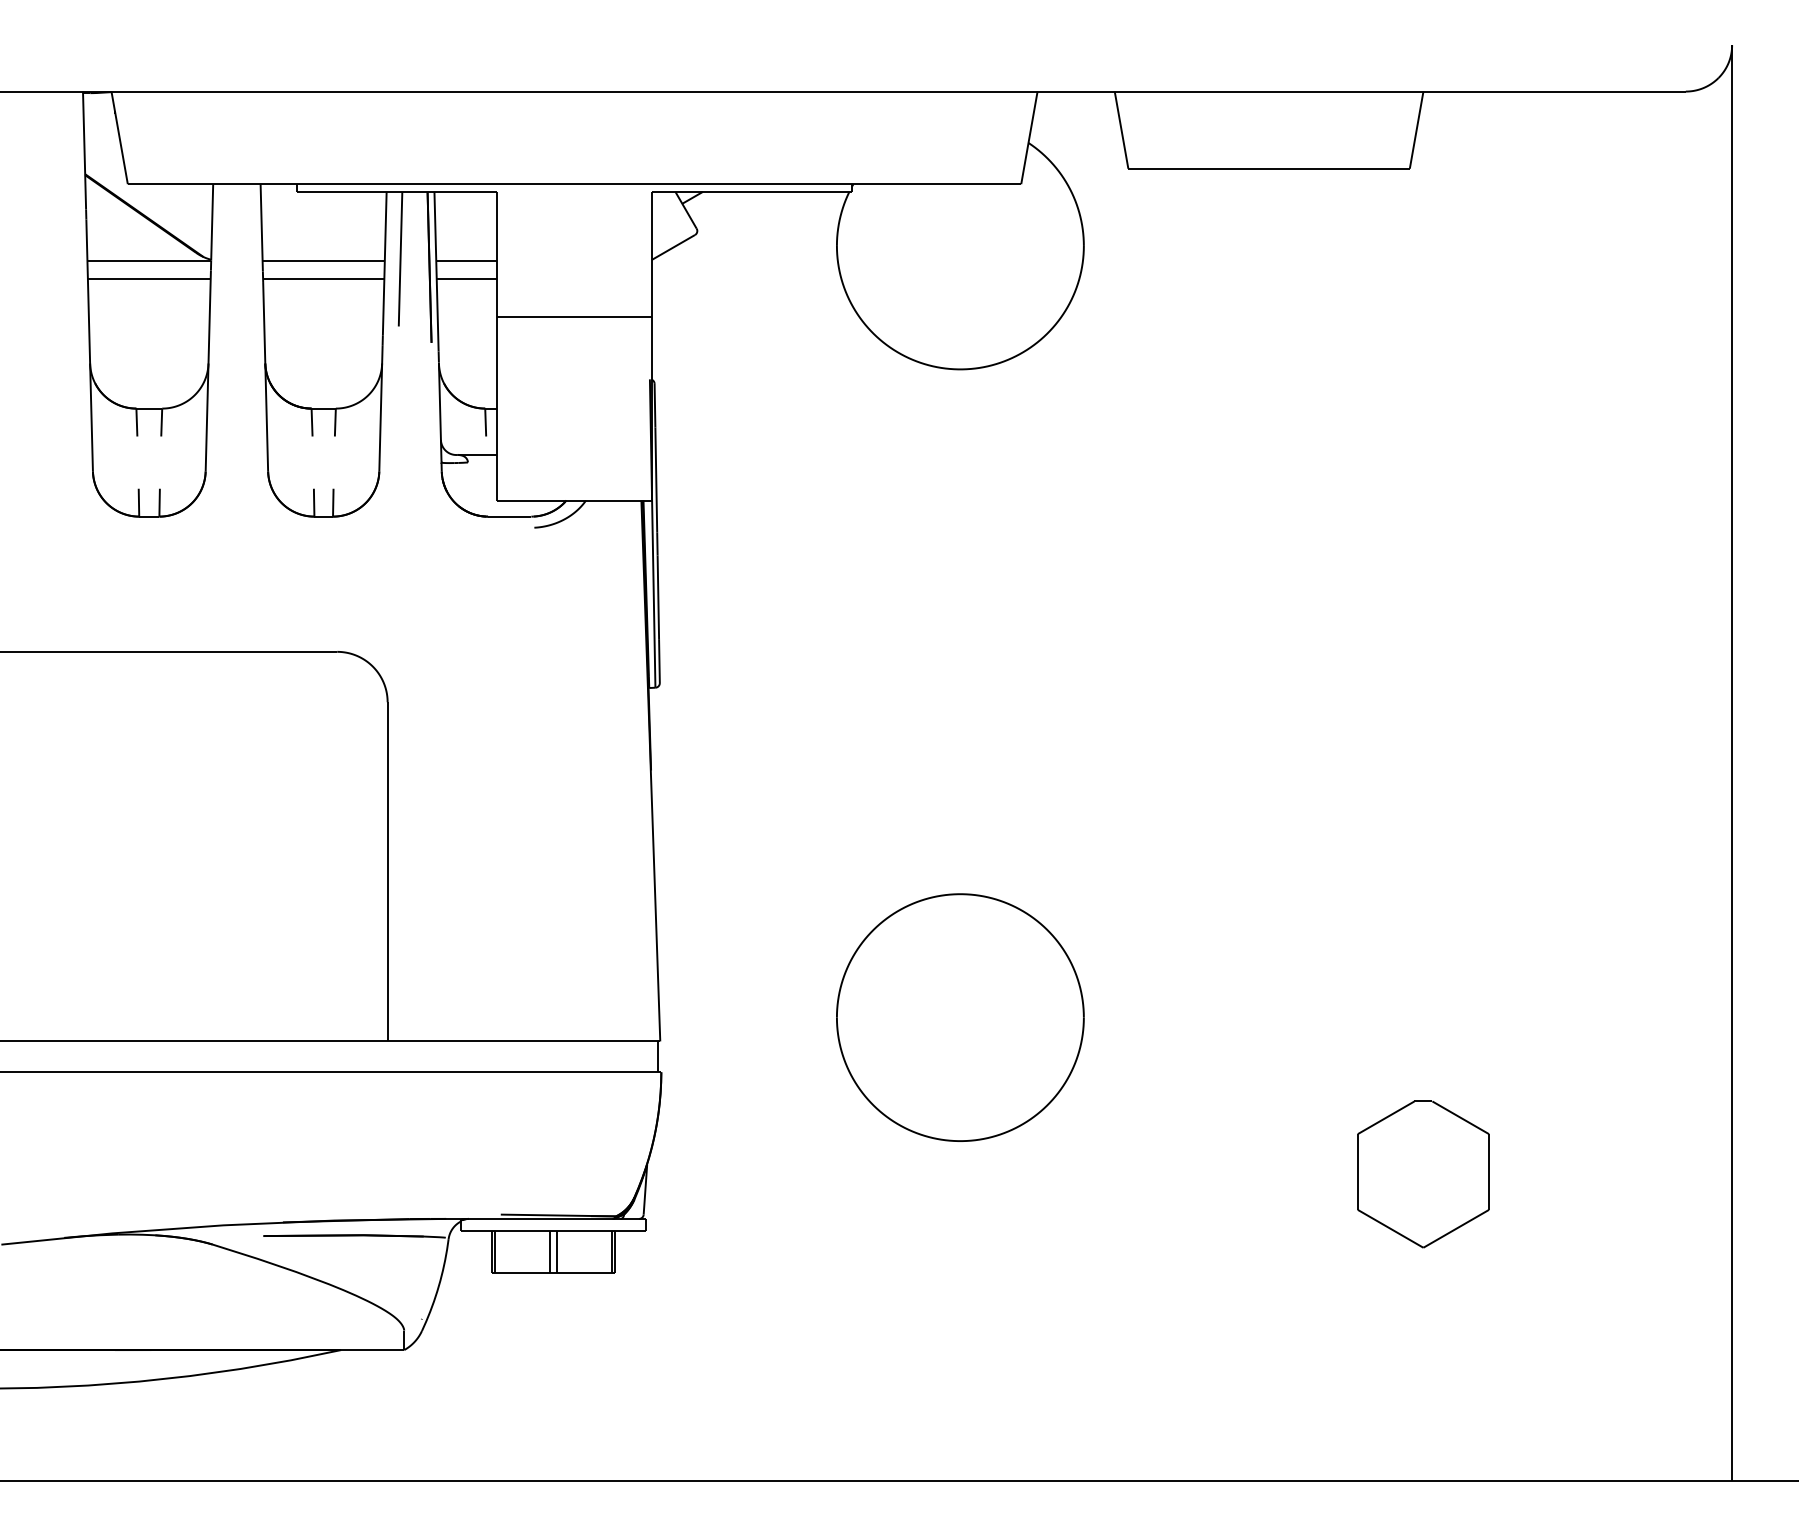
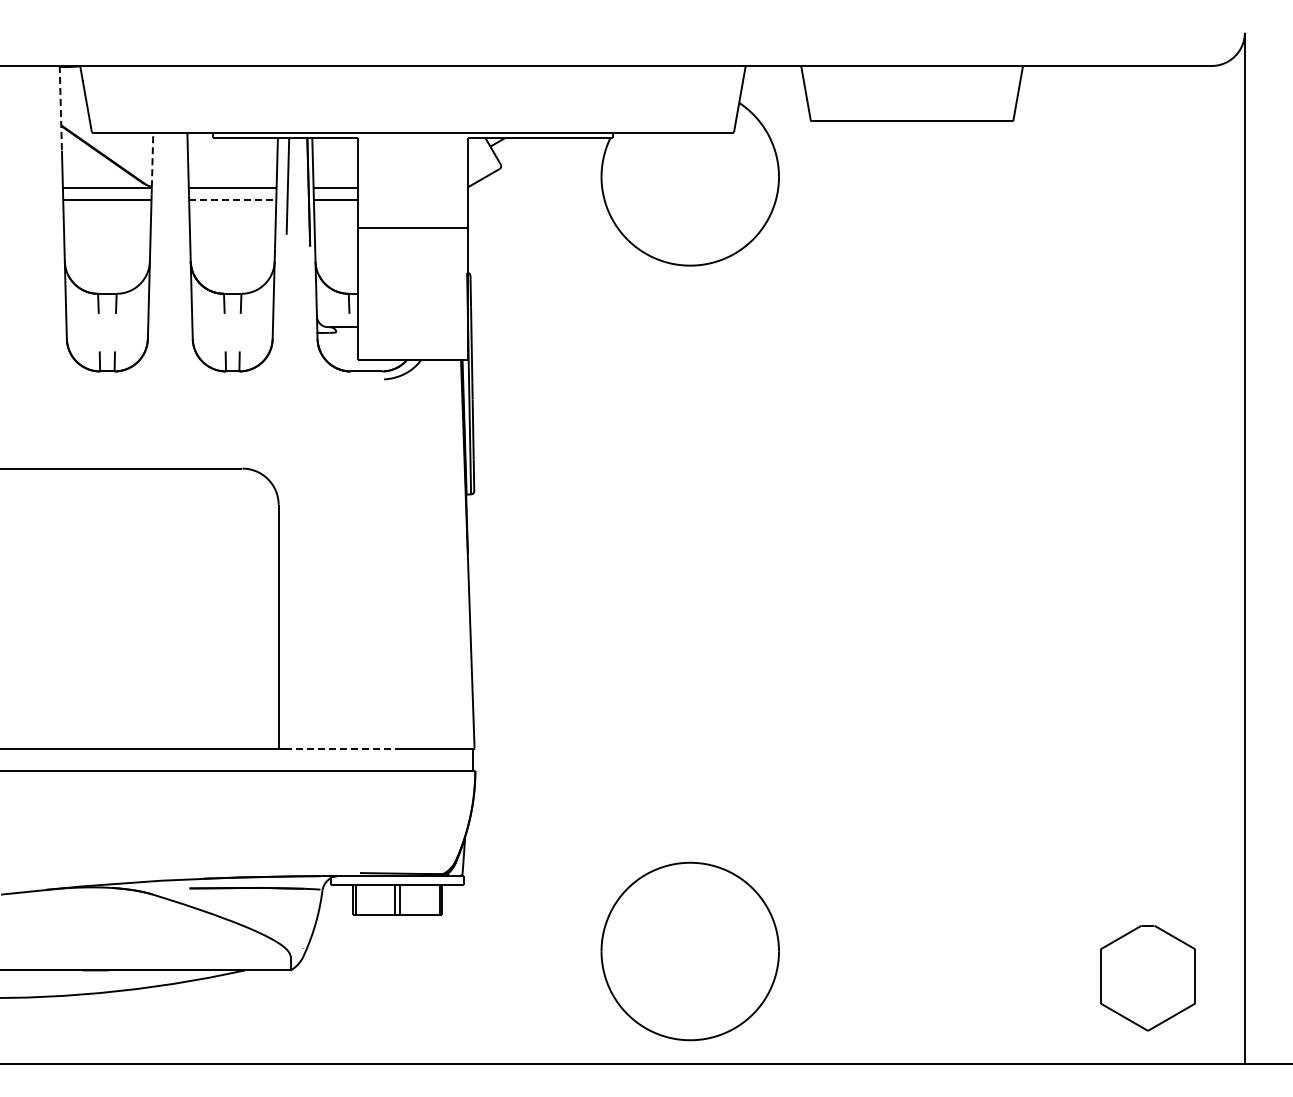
line: (84, 150) -> (60, 108), solid -> dashed
line: (212, 221) -> (152, 159), solid -> dashed
line: (323, 278) -> (232, 200), solid -> dashed
part: (959, 1017) -> (689, 951), moved
line: (475, 1041) -> (341, 748), solid -> dashed
part: (1422, 1174) -> (1147, 978), moved

